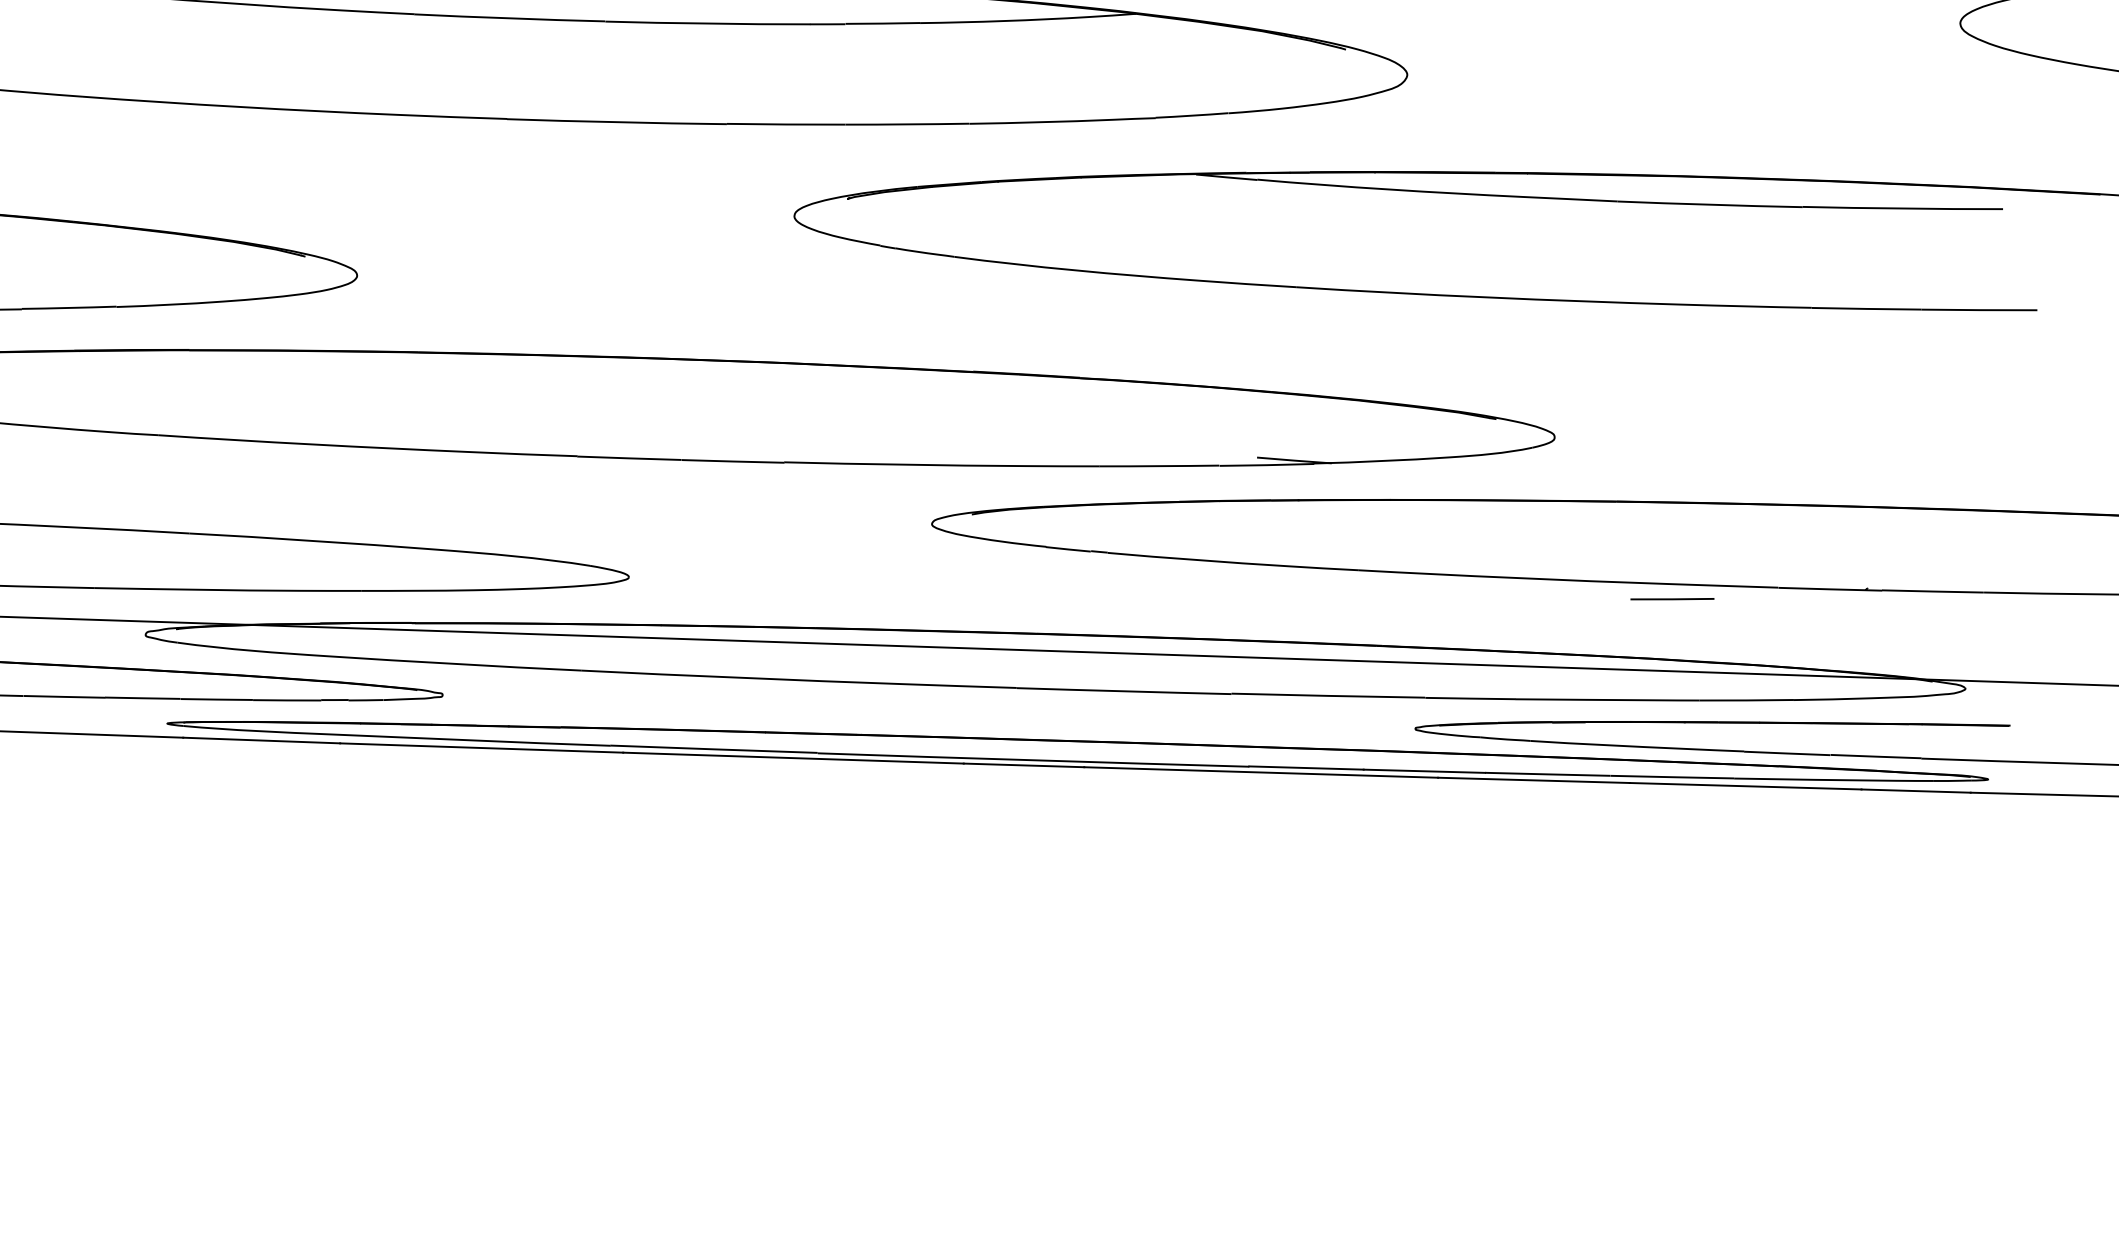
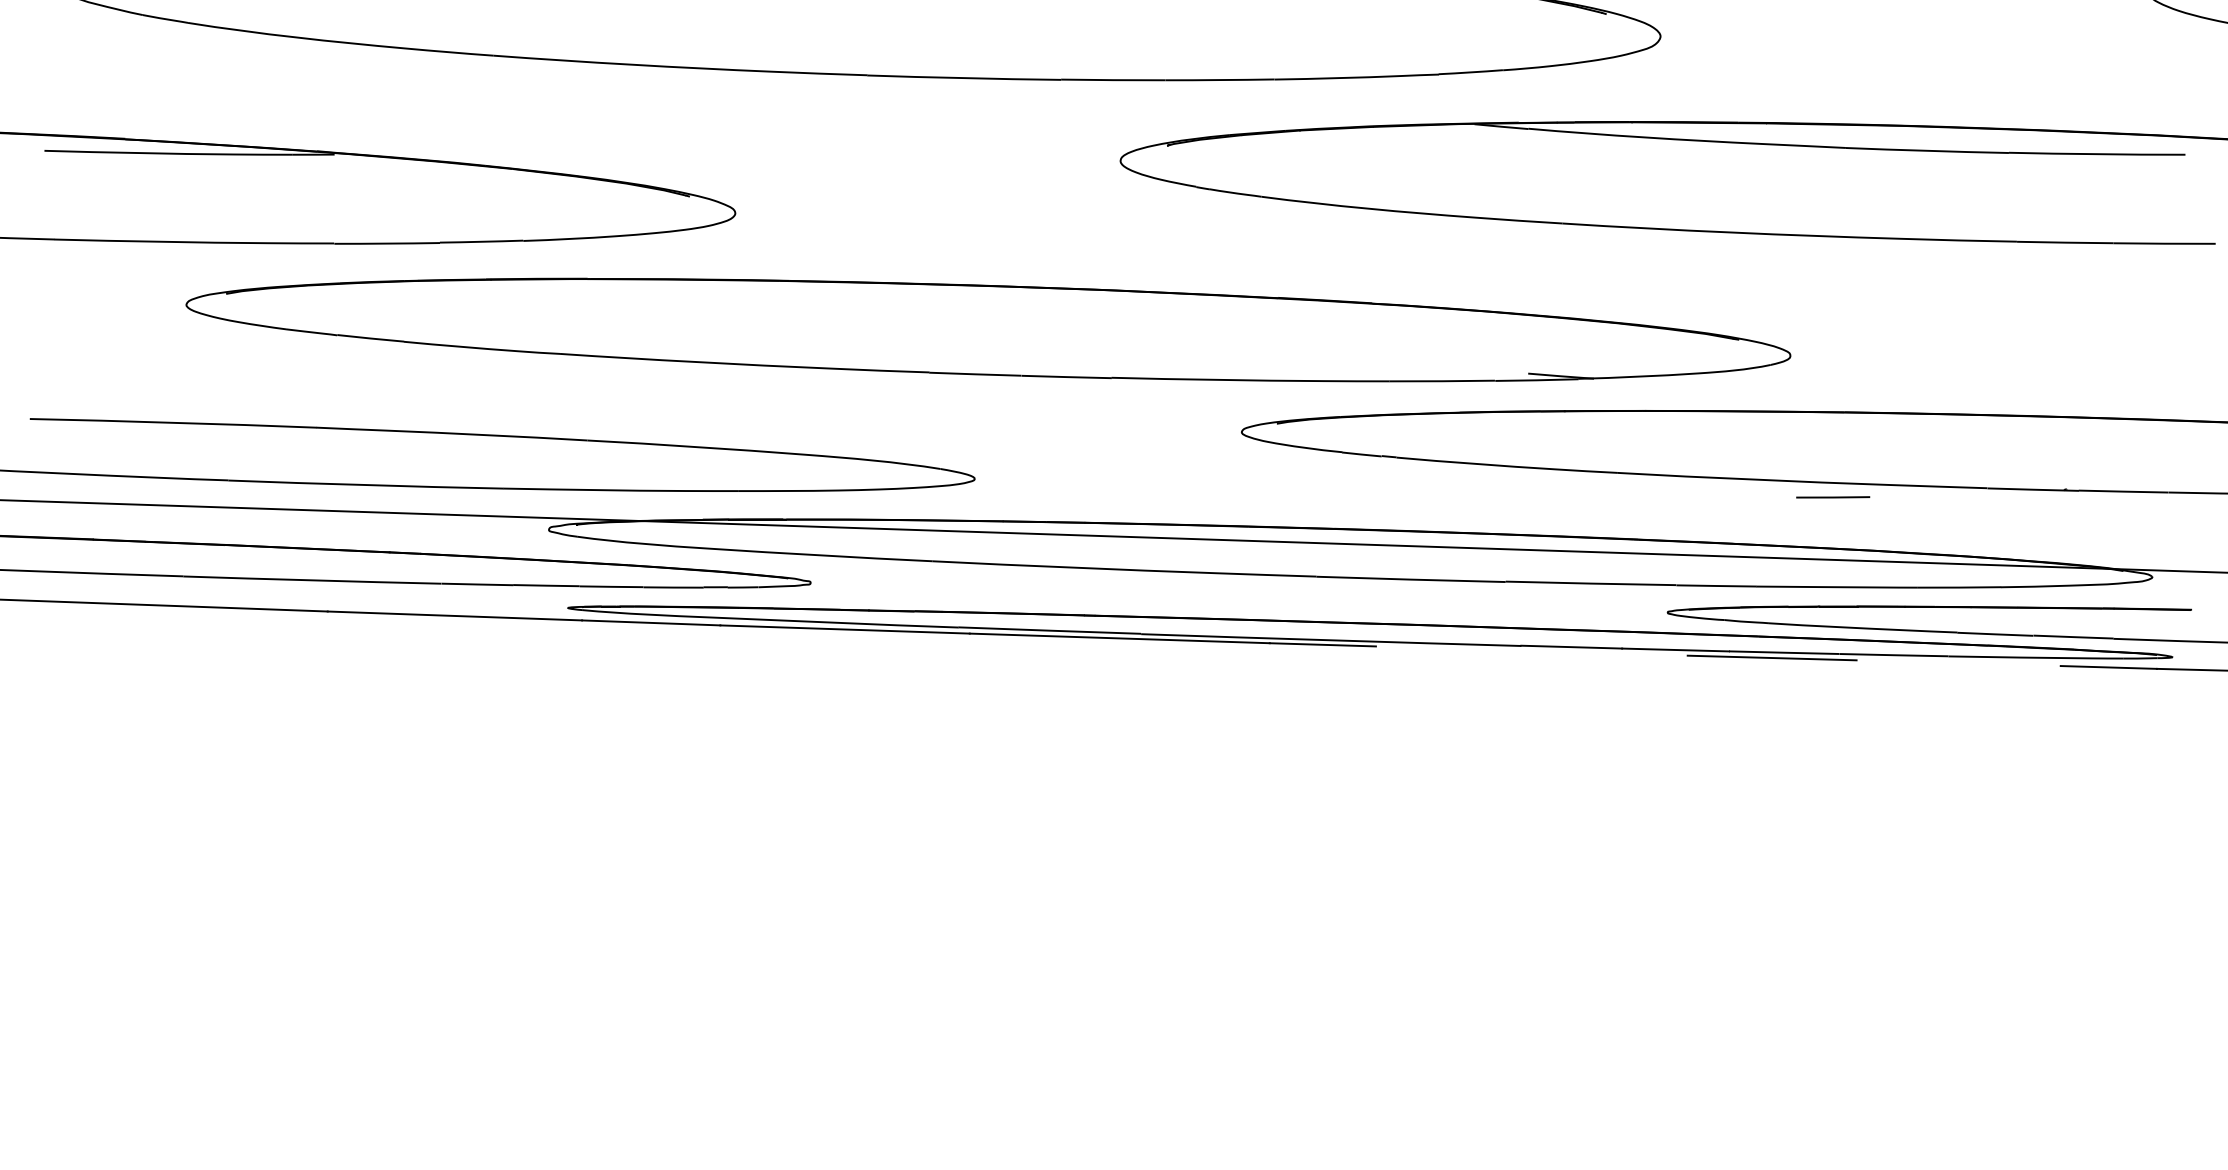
line: (1672, 599) -> (1833, 497), moved
line: (1260, 771) -> (1531, 650), removed
line: (1745, 786) -> (1958, 663), removed

